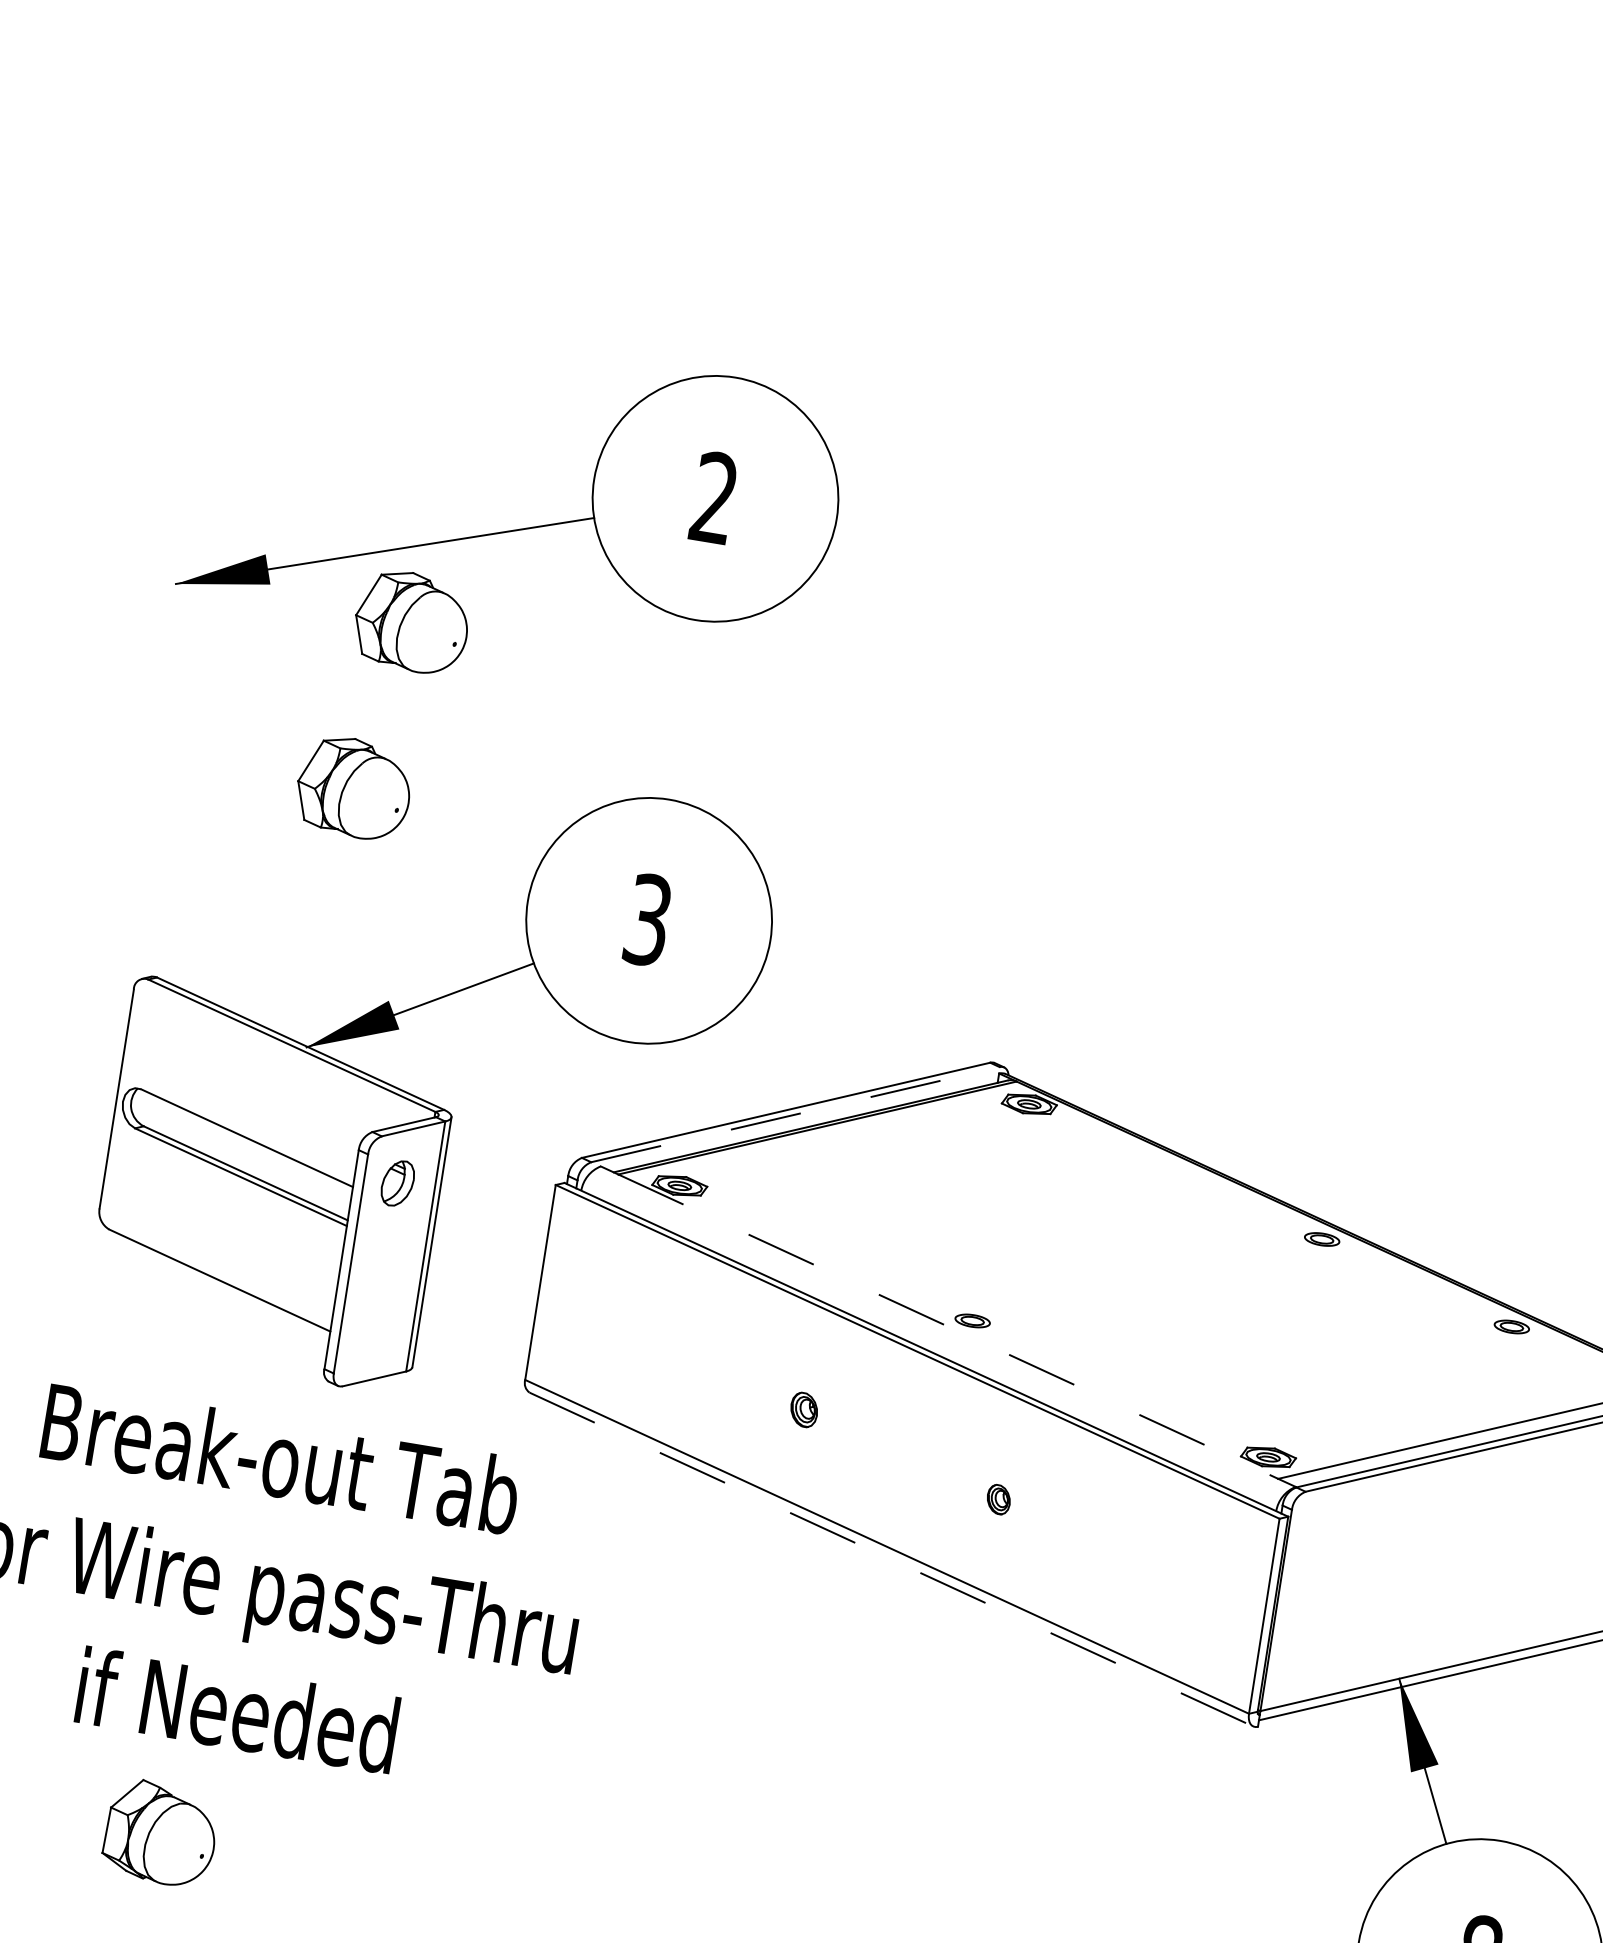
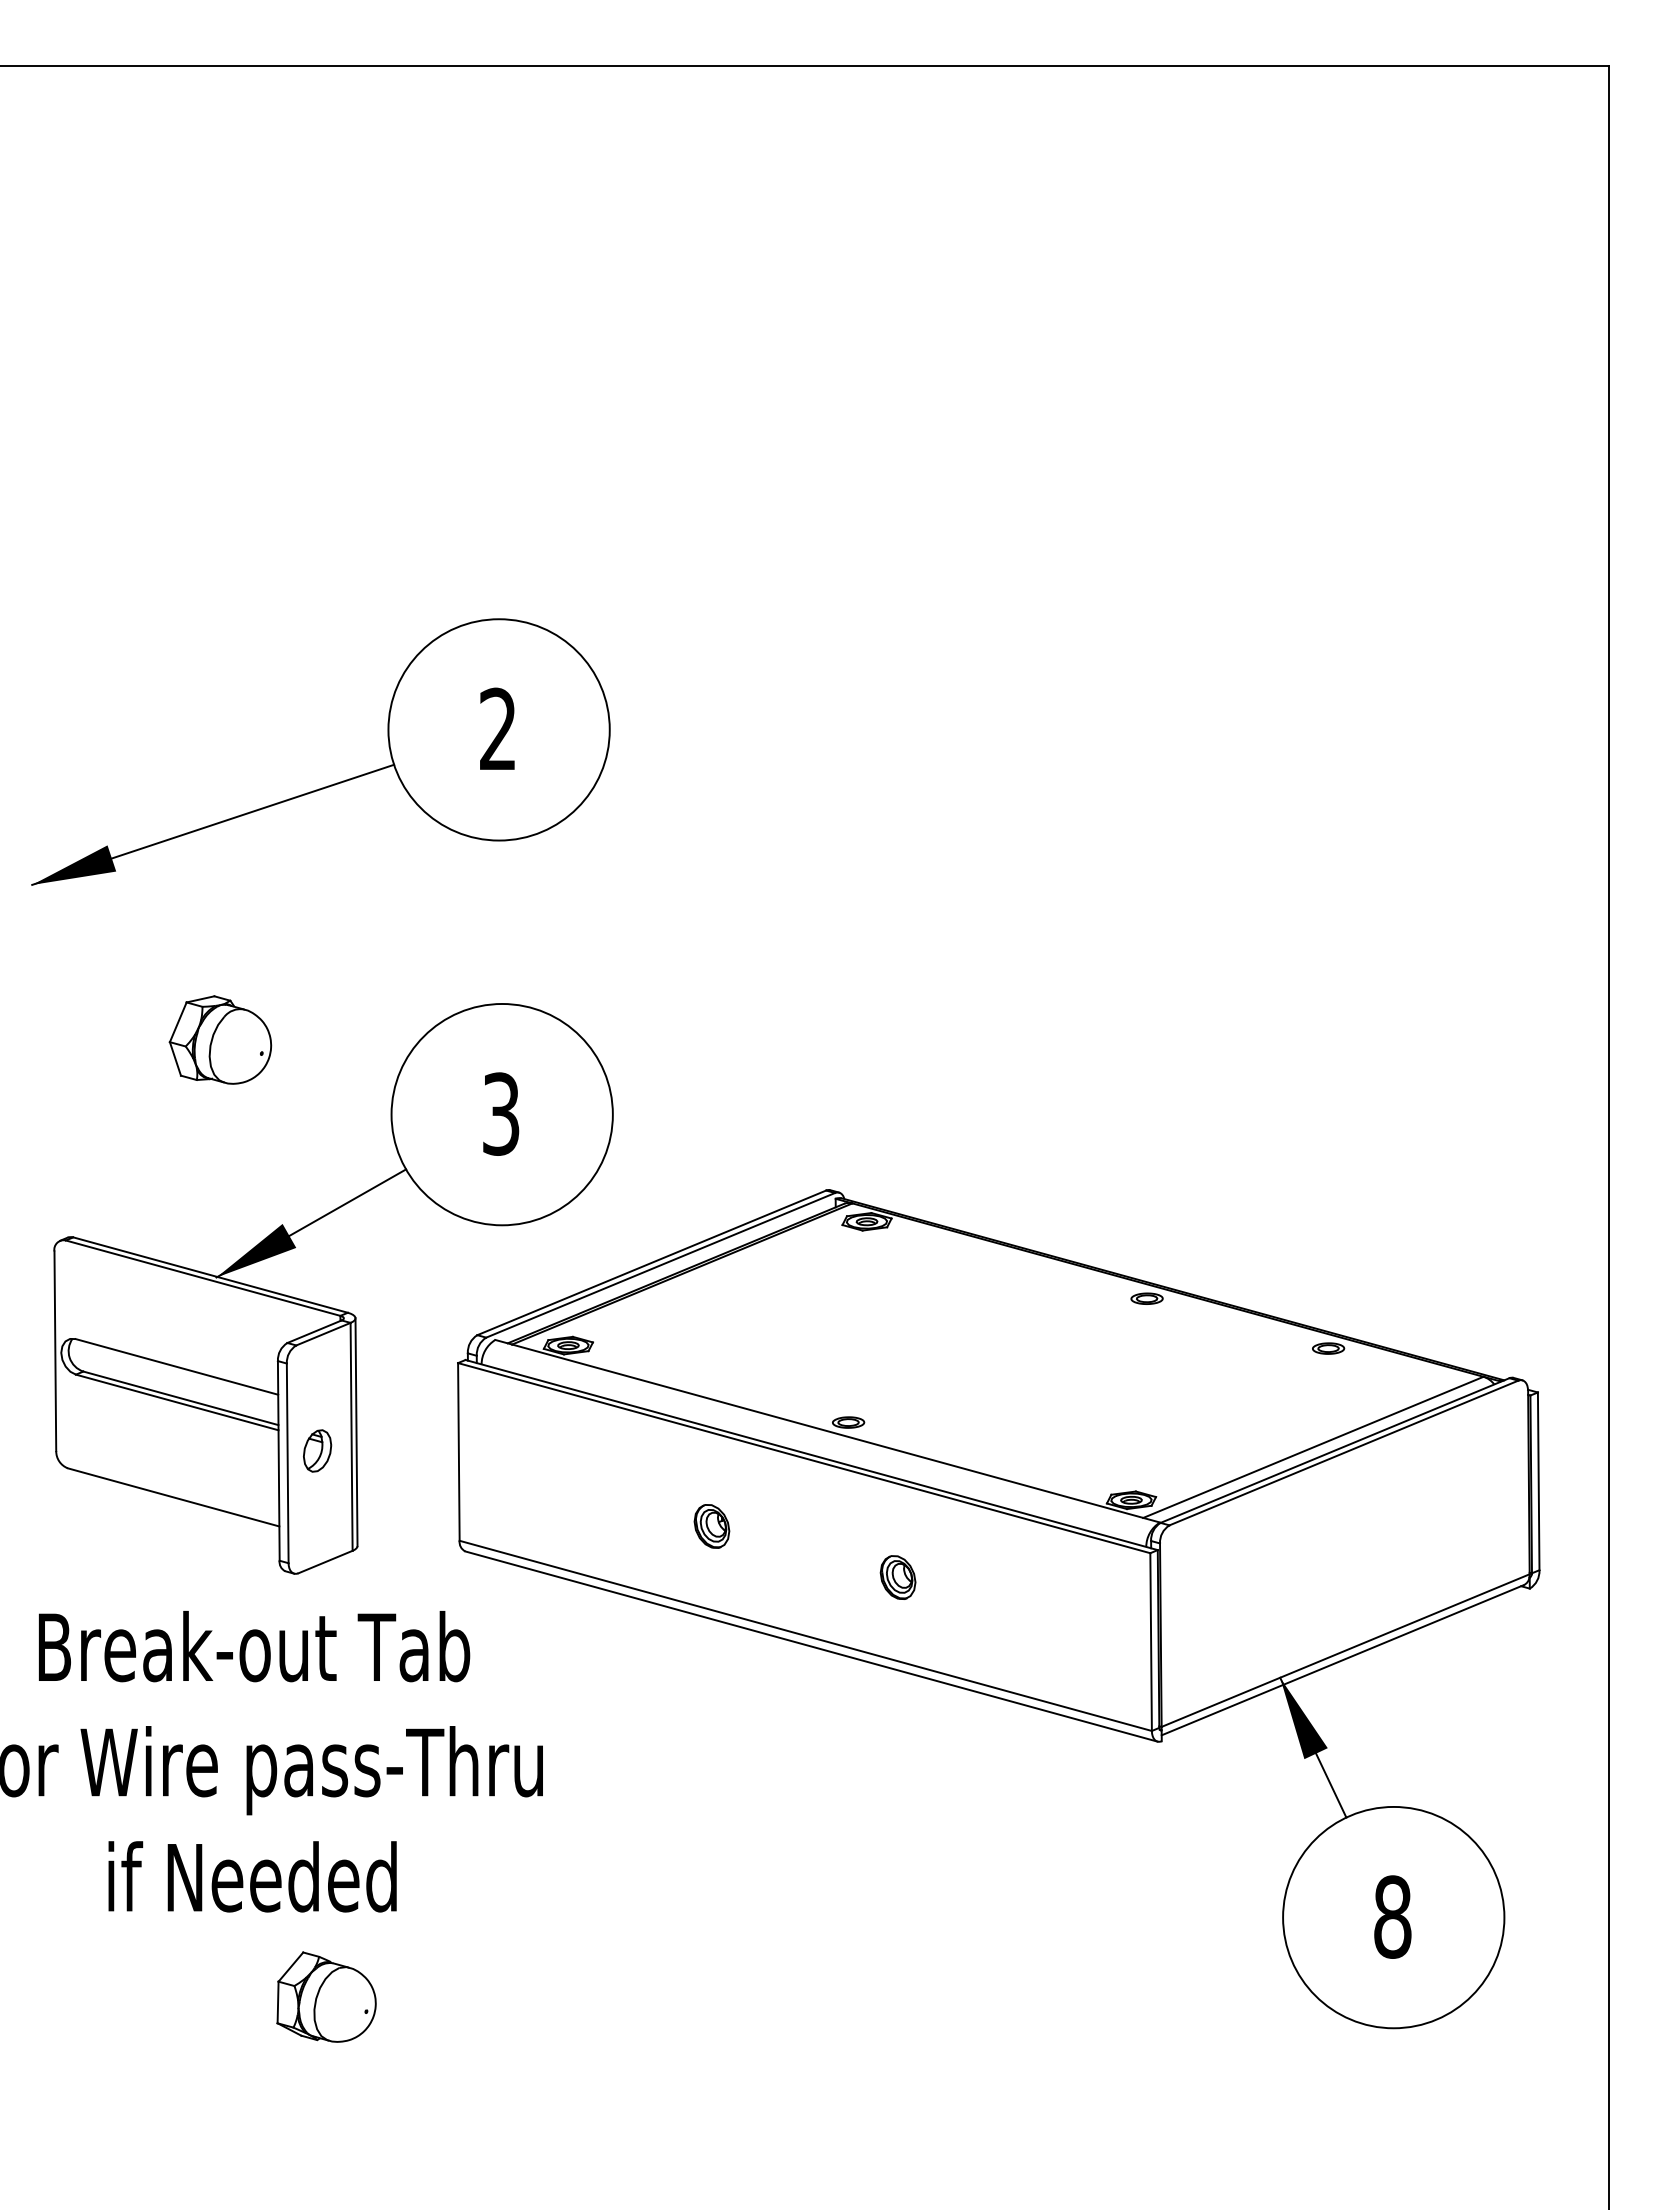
part: (412, 621) -> (247, 883), removed
line: (795, 1114) -> (660, 1265), dashed -> solid
part: (397, 1182) -> (317, 1450), moved
line: (949, 1327) -> (828, 1431), dashed -> solid
part: (803, 1409) -> (711, 1526), size x1.43
part: (998, 1499) -> (897, 1577), size x1.67
line: (891, 1559) -> (811, 1646), dashed -> solid
part: (160, 1832) -> (326, 1996), moved

